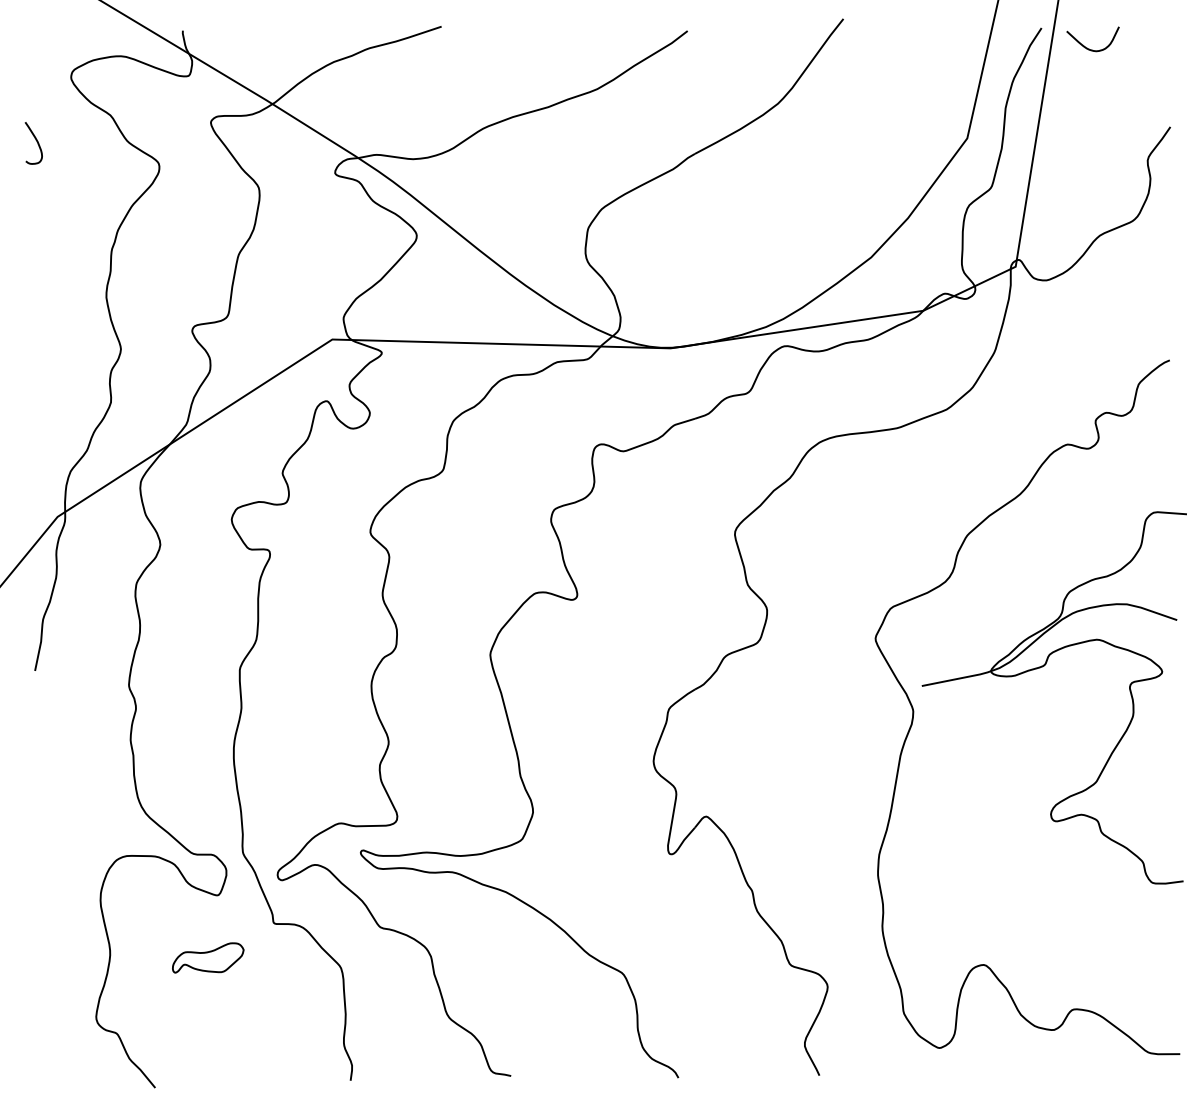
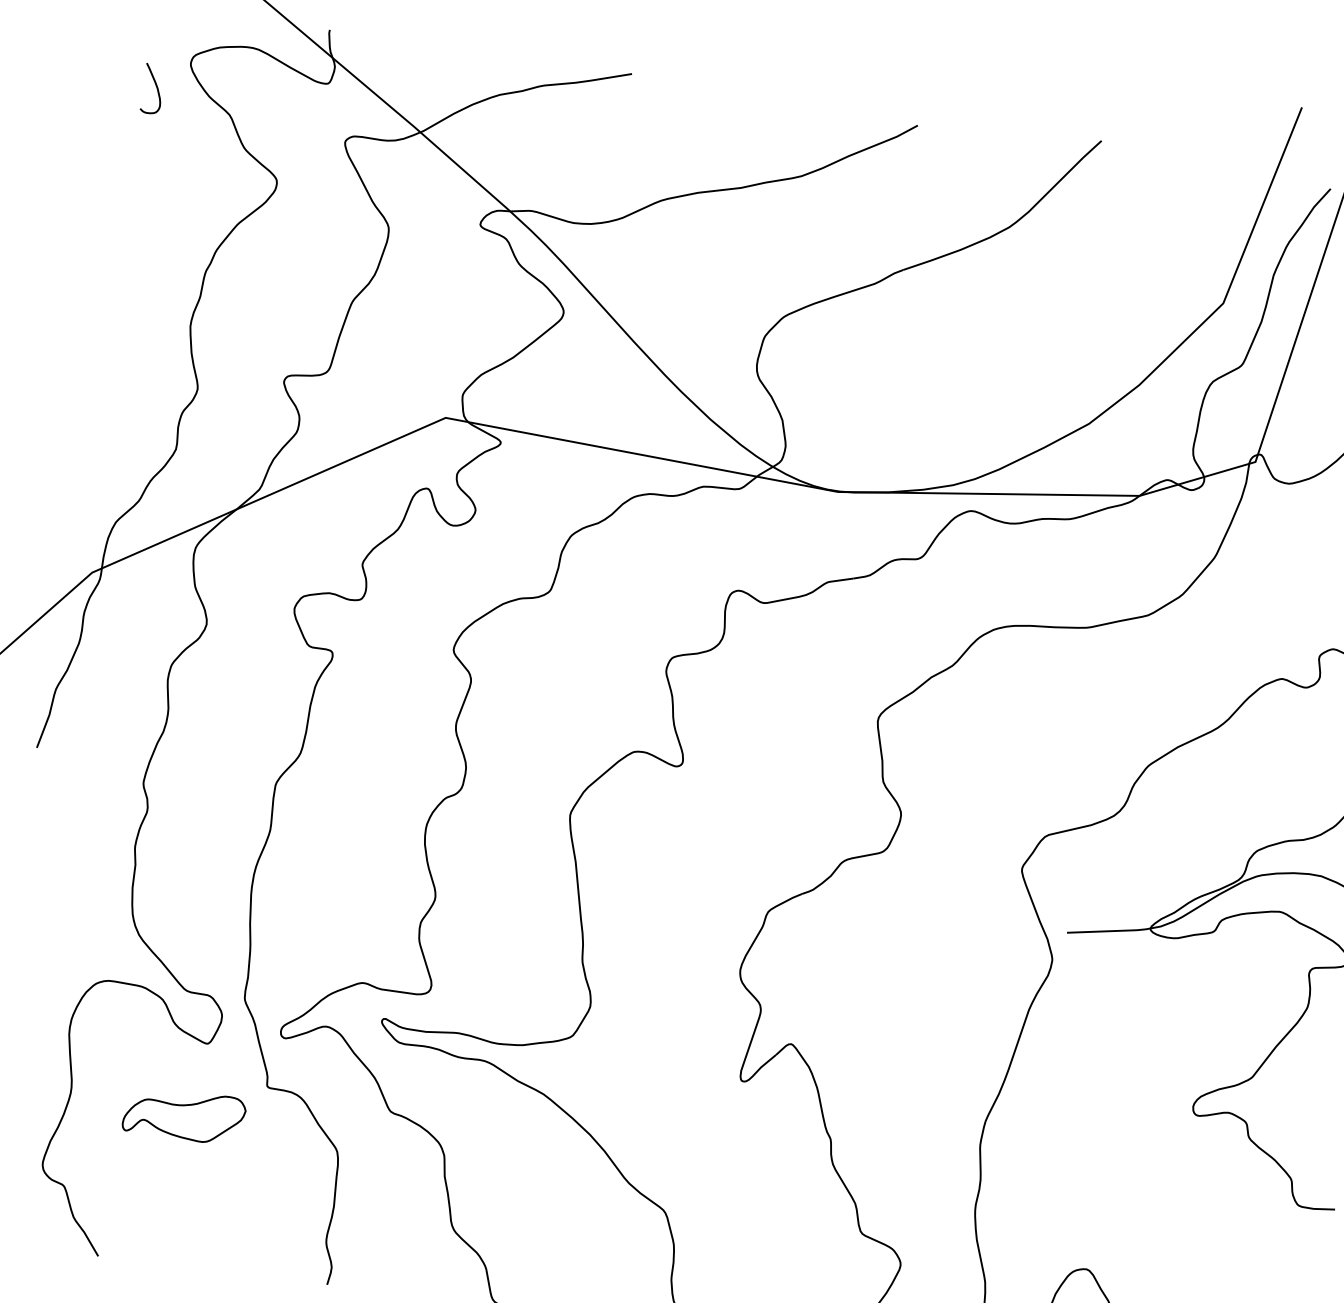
curve: (36, 142) -> (156, 88), moved
part: (207, 957) -> (183, 1114), size x1.43

